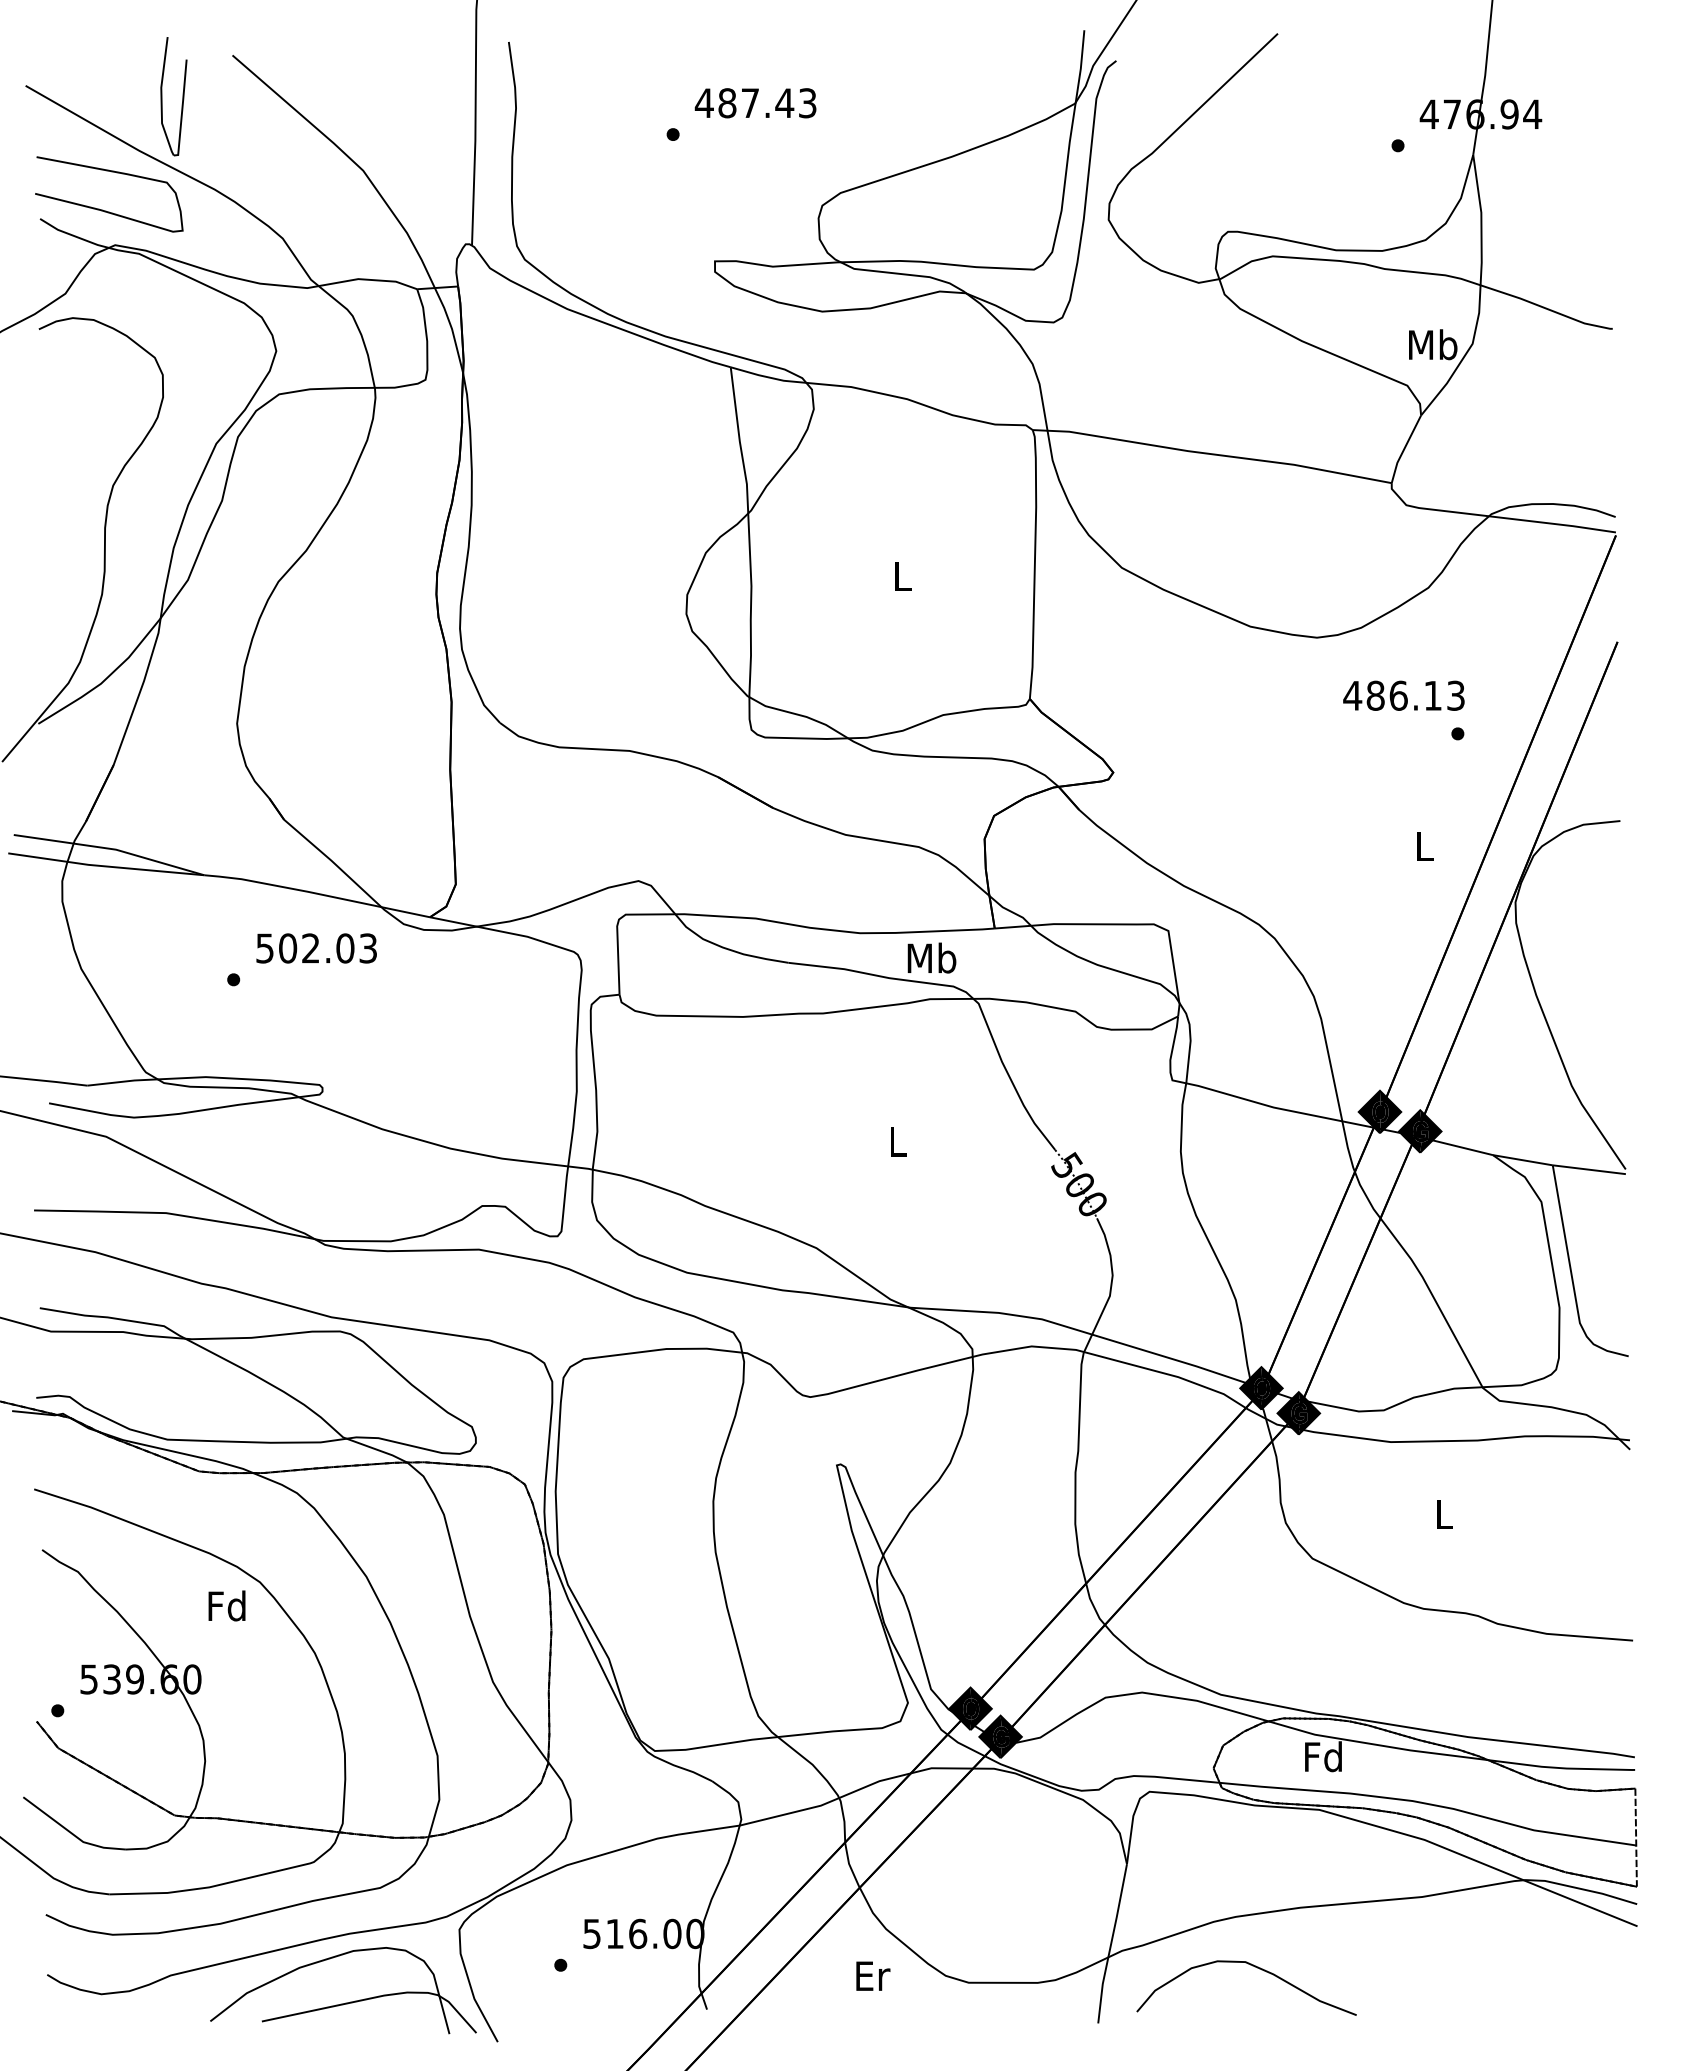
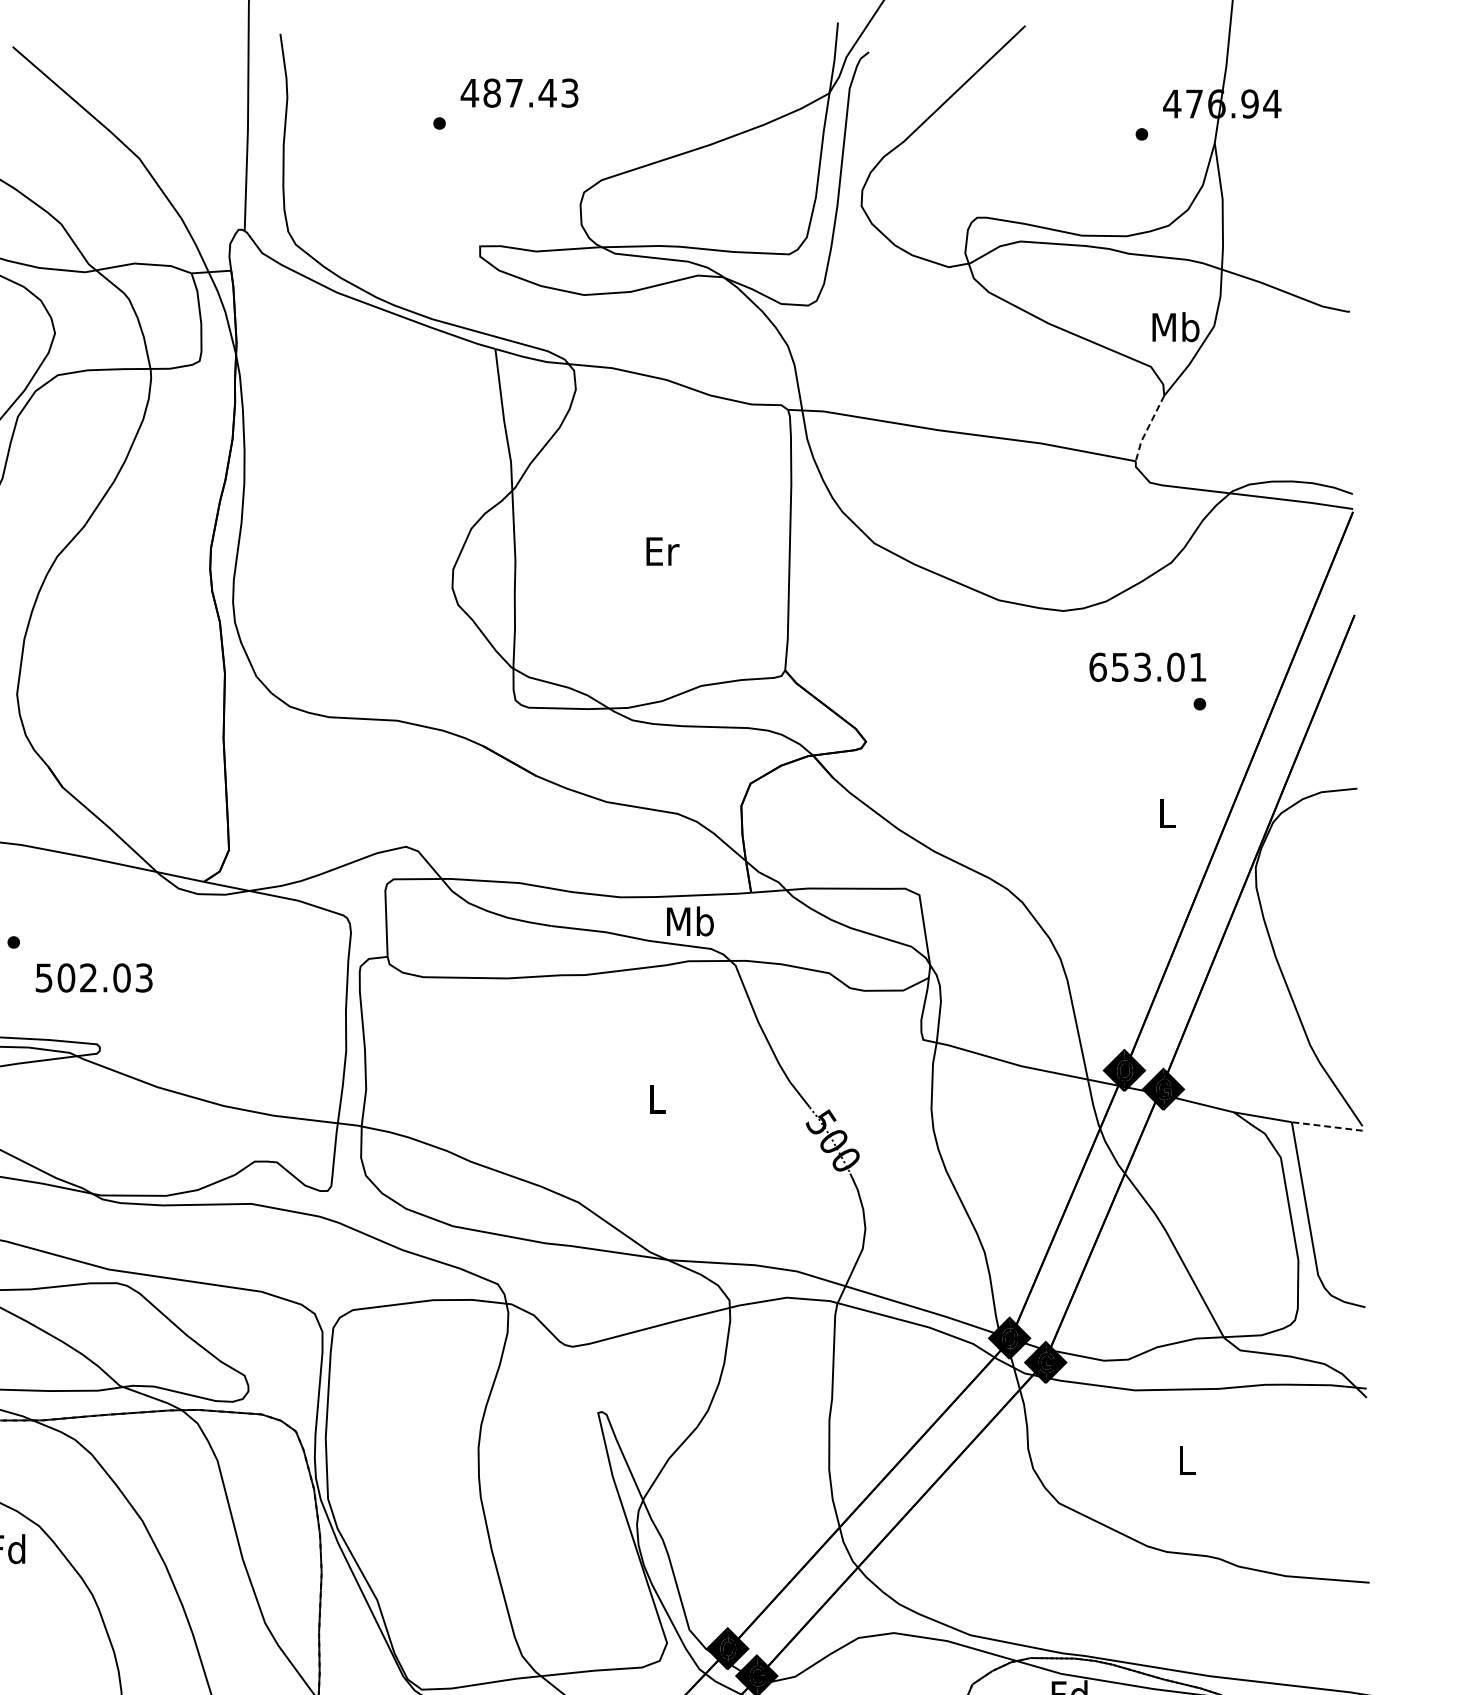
line: (1404, 449) -> (1148, 428), solid -> dashed
text: (903, 575) -> (662, 550), L -> Er
text: (1403, 695) -> (1147, 667), 486.13 -> 653.01
text: (316, 948) -> (94, 978), moved
line: (1589, 1169) -> (1327, 1126), solid -> dashed

